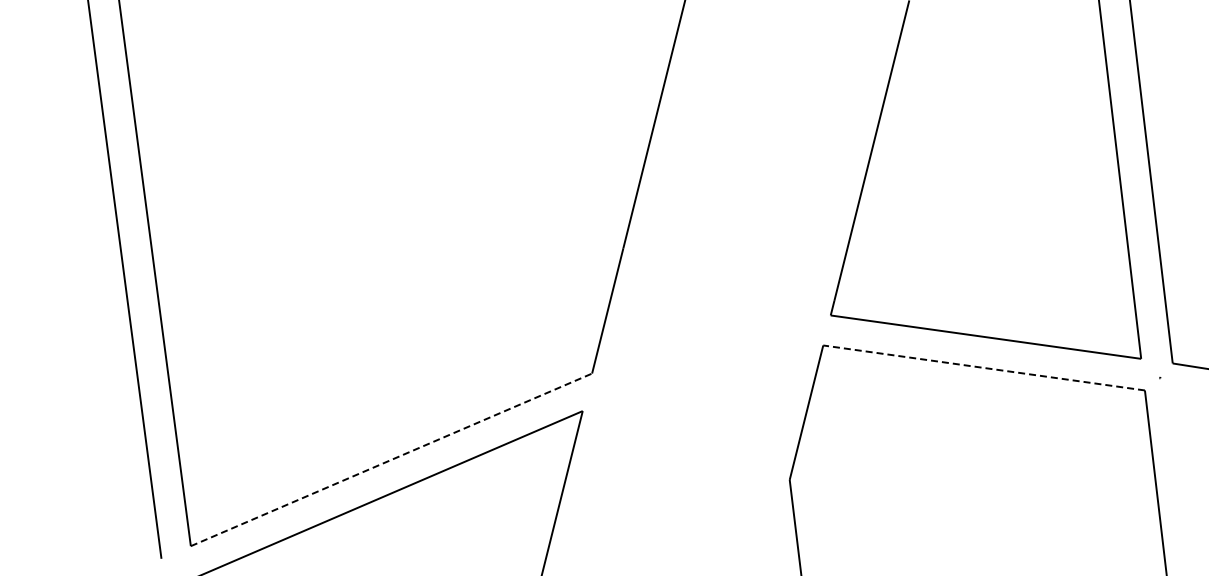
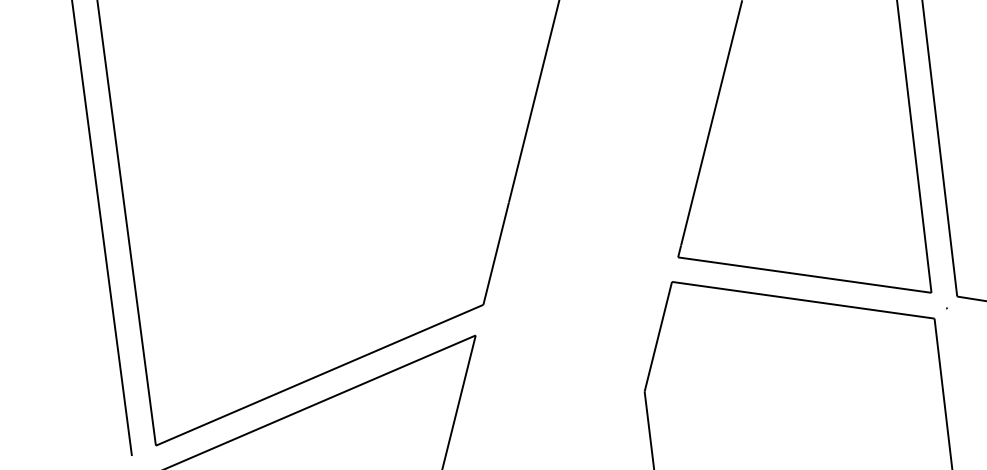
line: (983, 367) -> (802, 299), dashed -> solid
line: (391, 459) -> (319, 374), dashed -> solid

